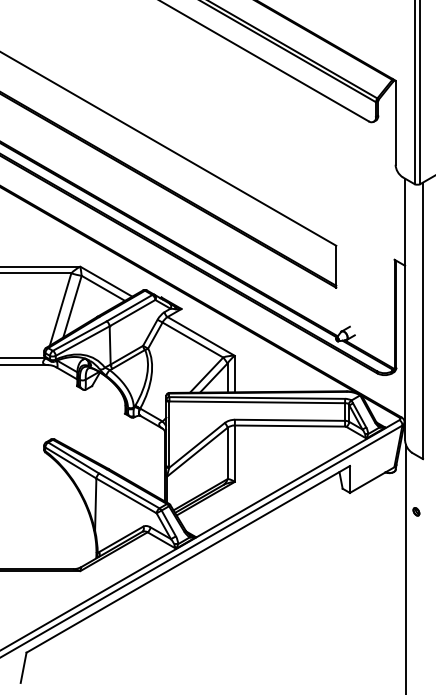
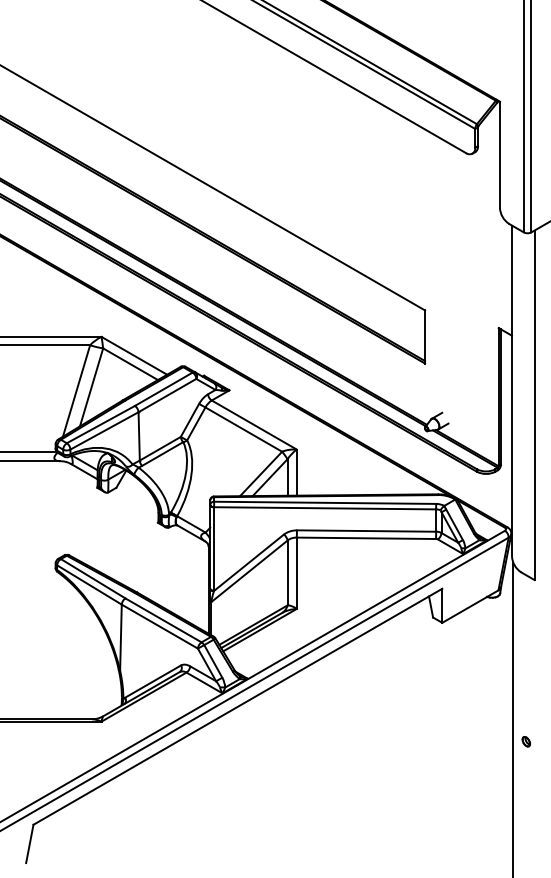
part: (415, 511) -> (525, 741), moved

